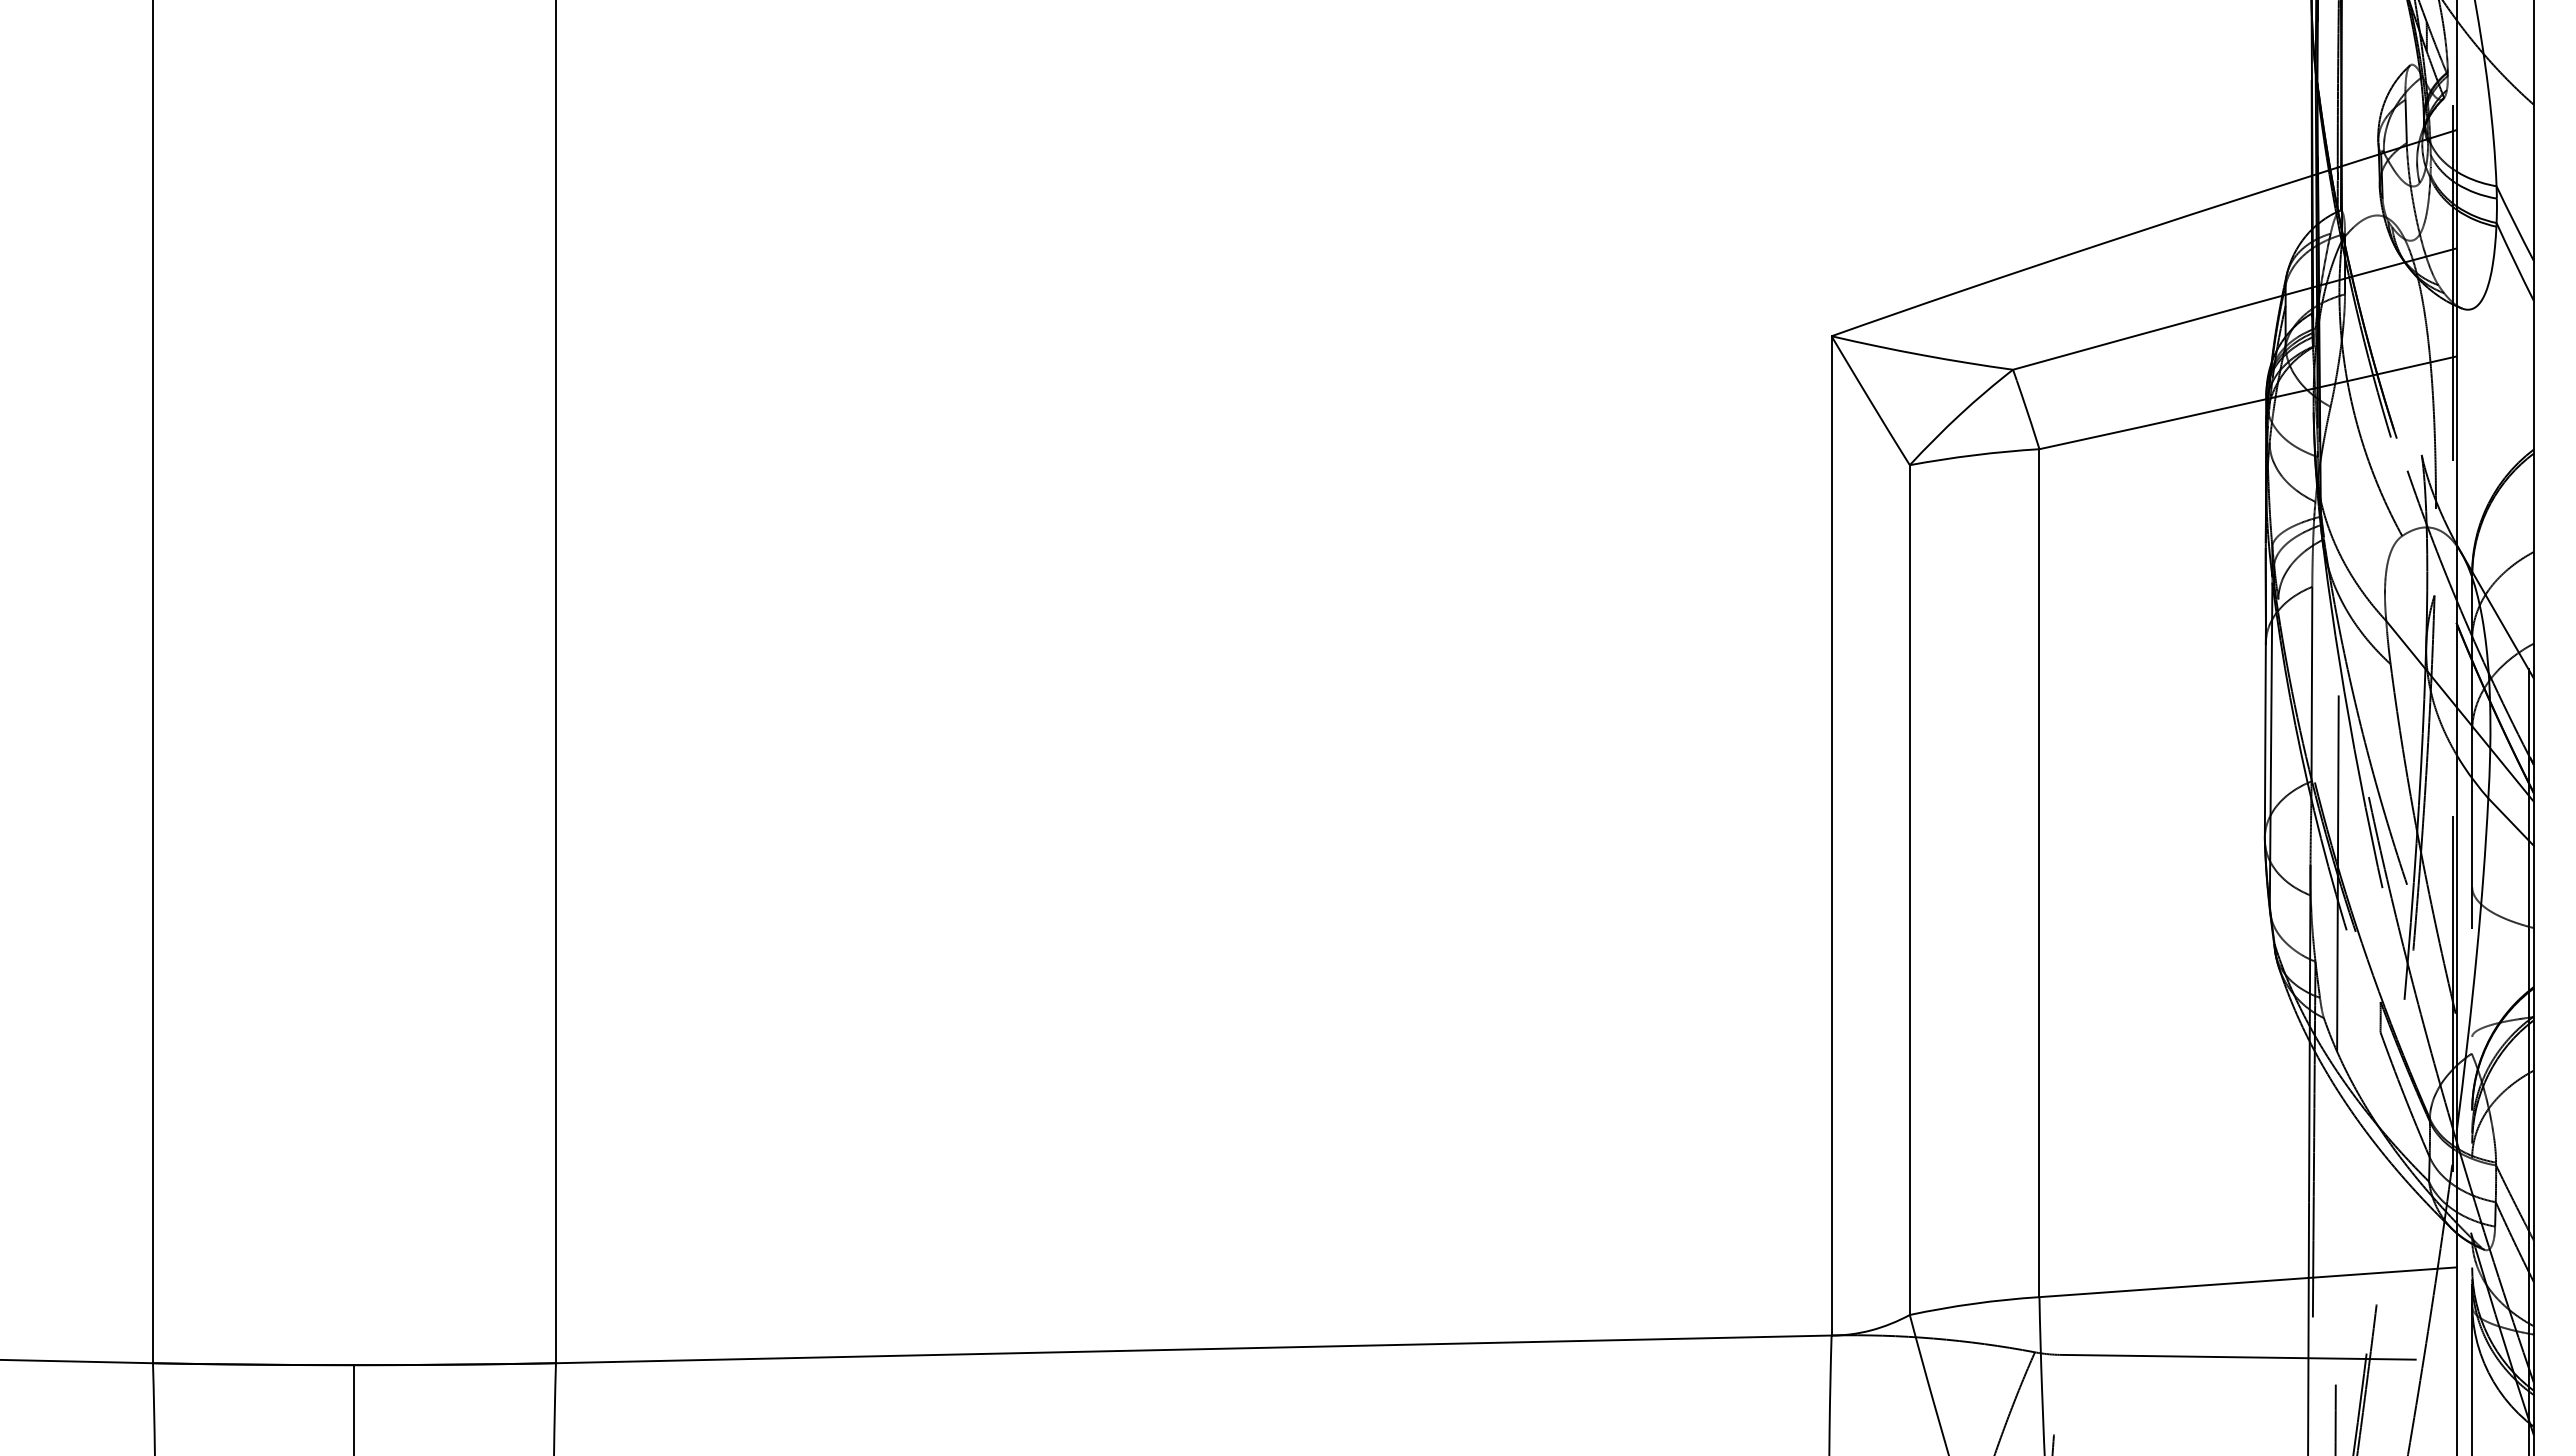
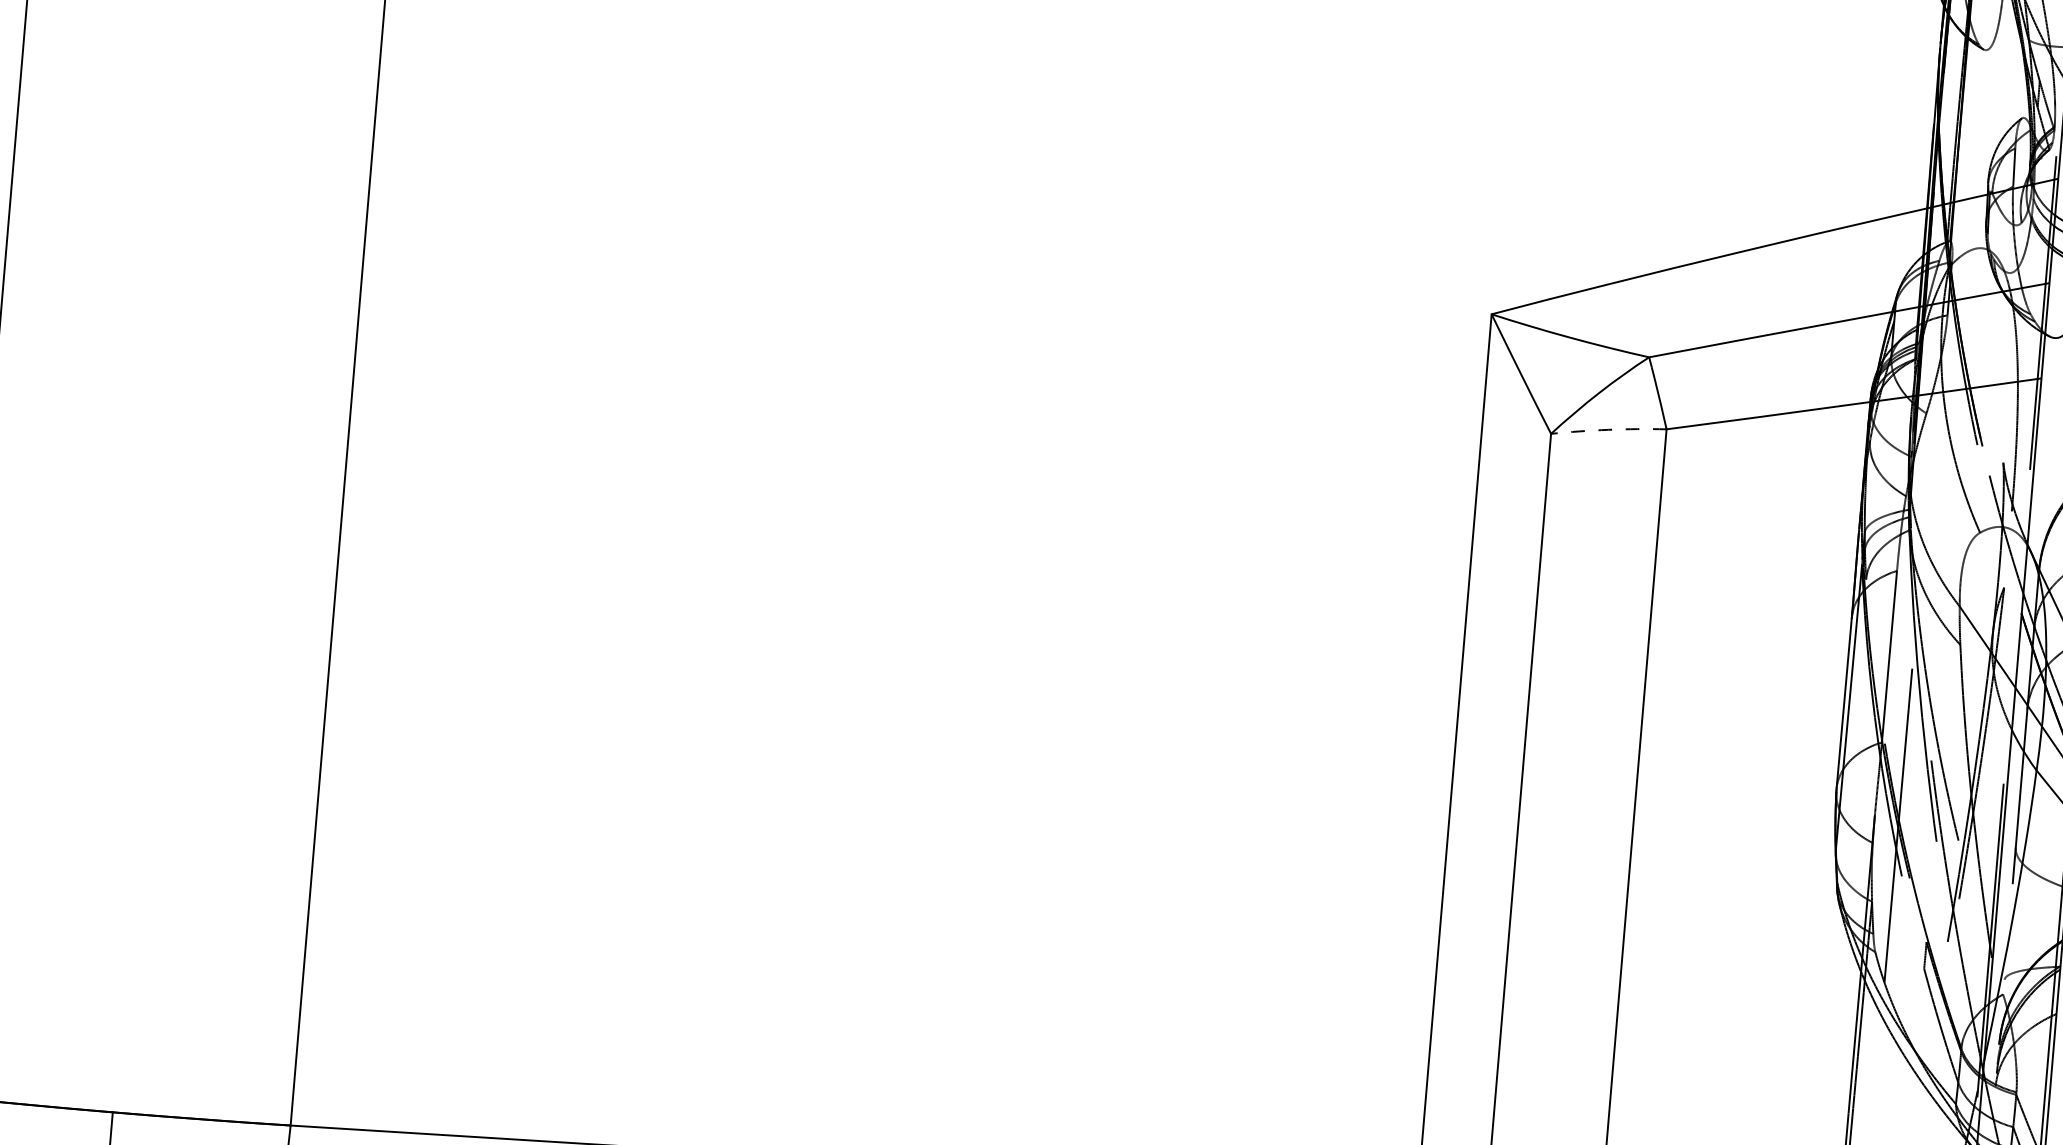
arc: (1974, 455) -> (1608, 430), solid -> dashed

